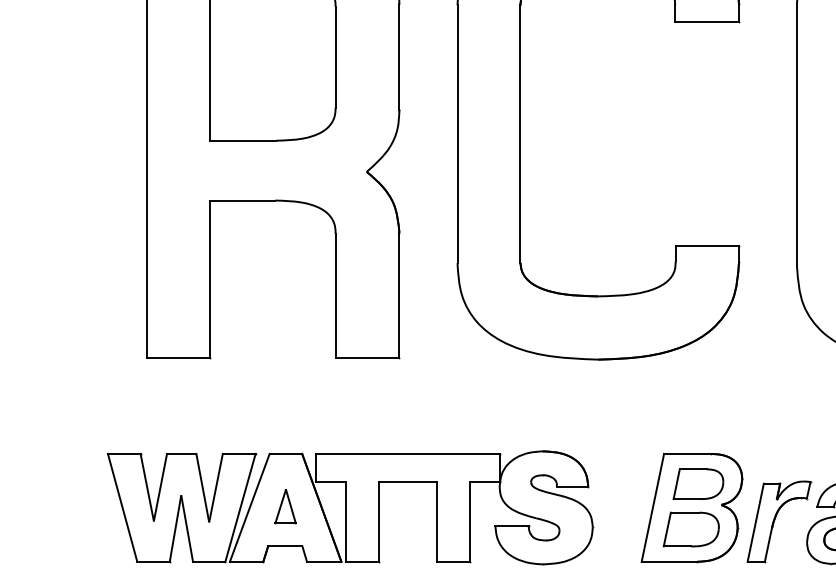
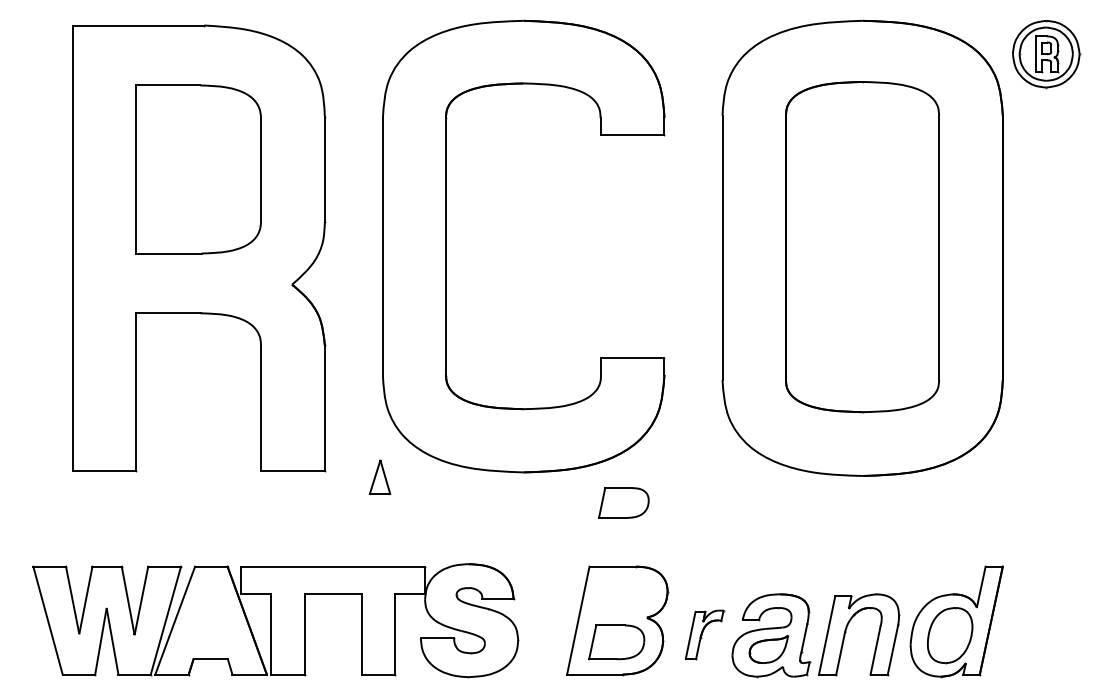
part: (698, 483) -> (623, 502), moved
part: (285, 505) -> (379, 476), moved
part: (779, 521) -> (704, 634), size x0.6

